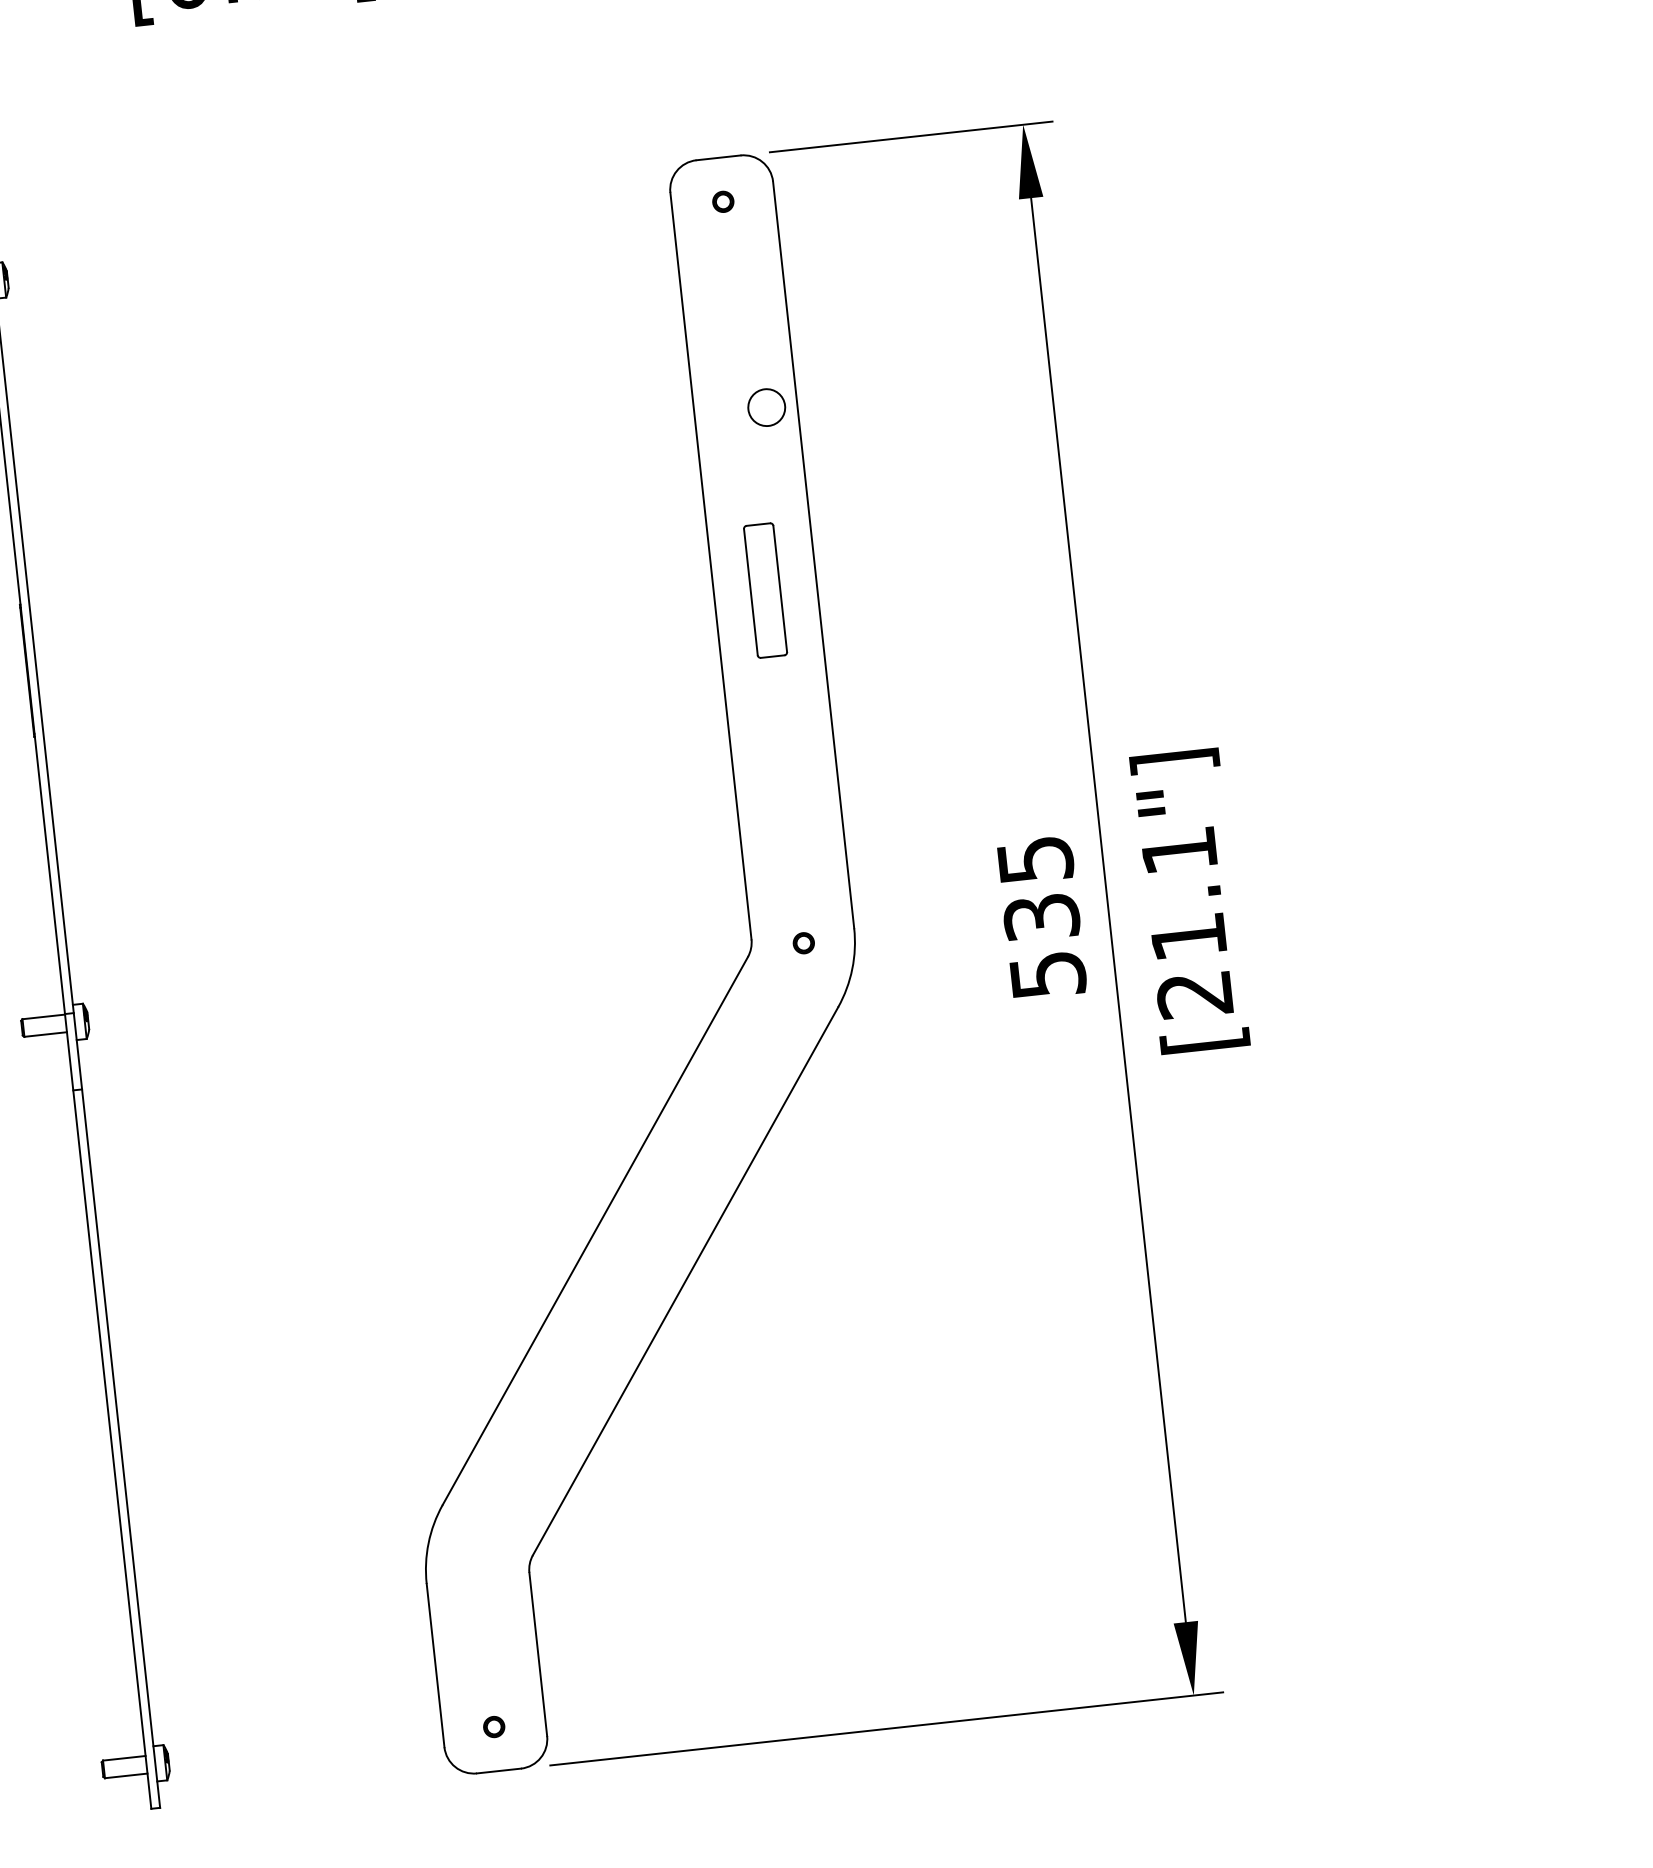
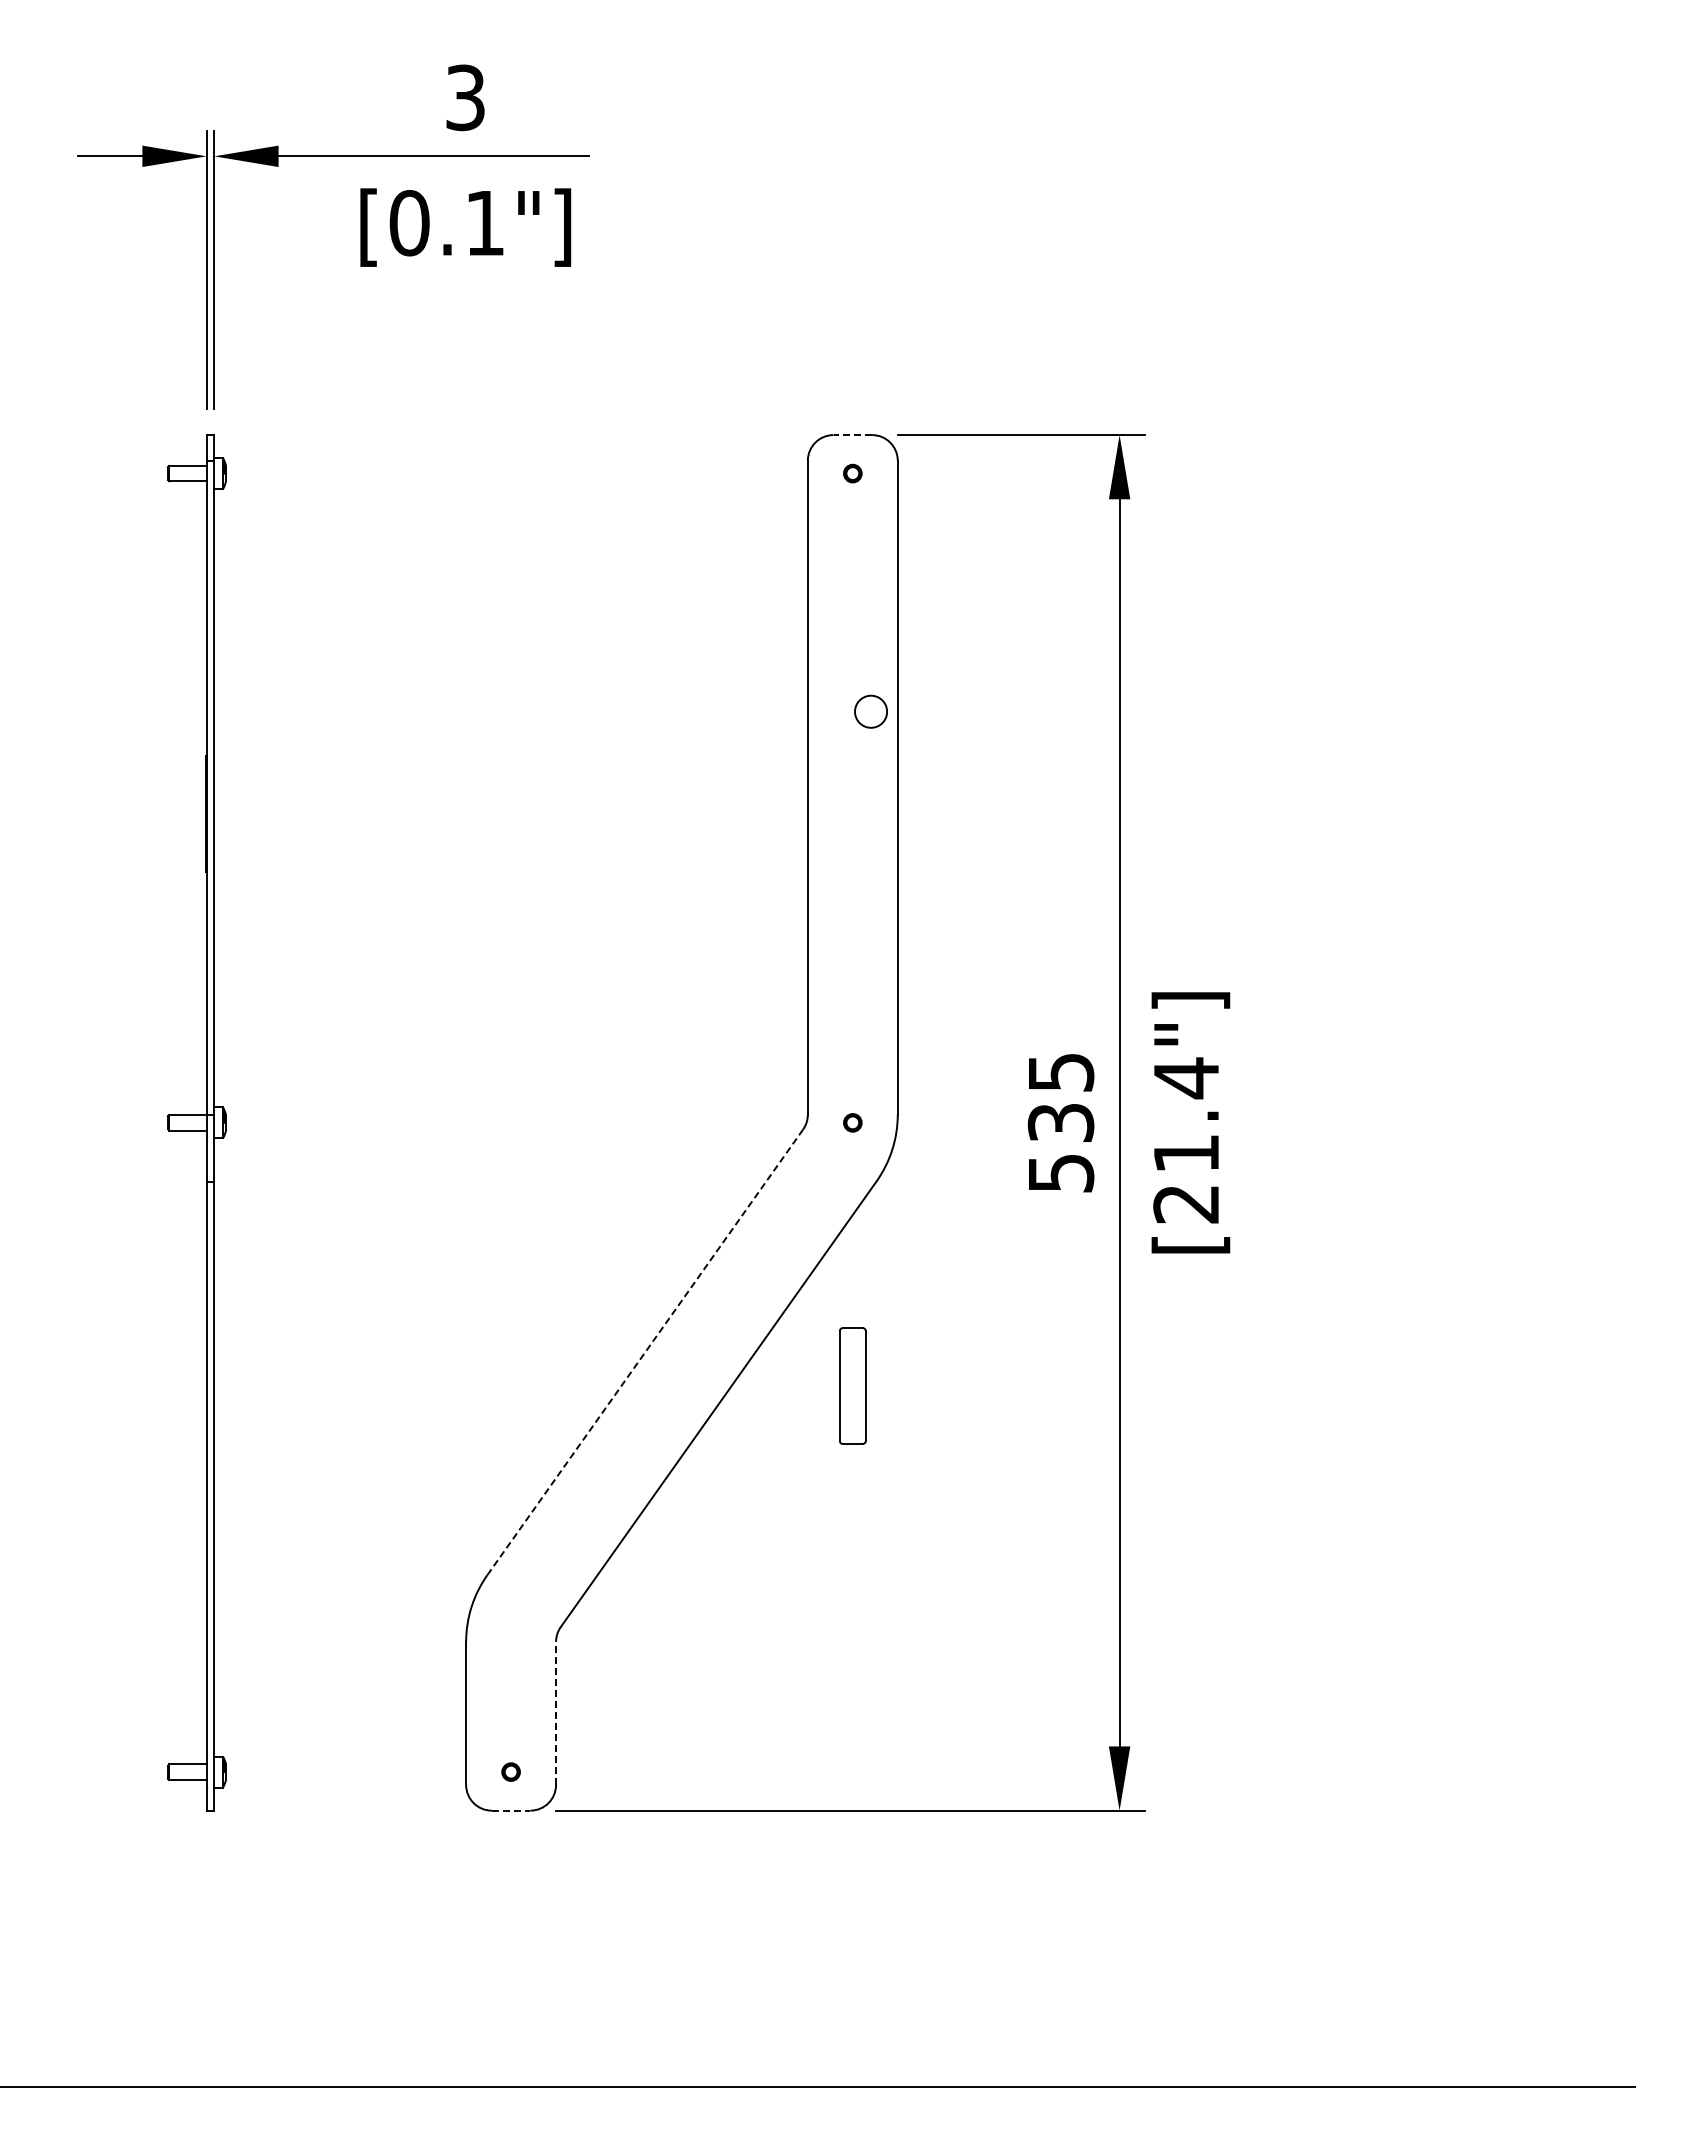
line: (718, 158) -> (852, 435), solid -> dashed
circle: (766, 407) -> (870, 711), moved
part: (765, 590) -> (852, 1385), moved
text: (1179, 851) -> (1186, 1078), [21.1"] -> [21.4"]
line: (594, 1231) -> (644, 1352), solid -> dashed
line: (538, 1654) -> (556, 1713), solid -> dashed
line: (499, 1770) -> (511, 1810), solid -> dashed

